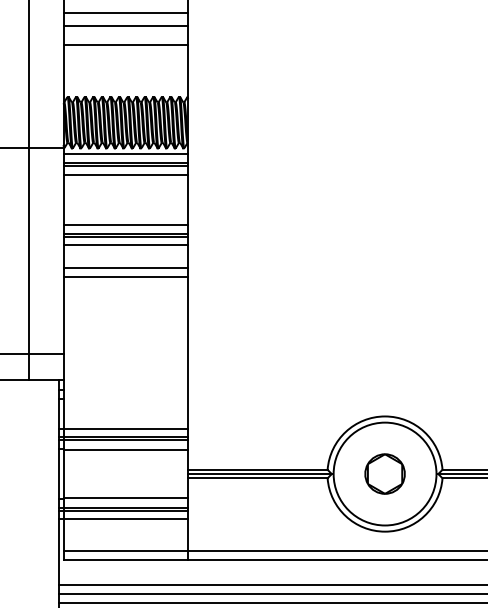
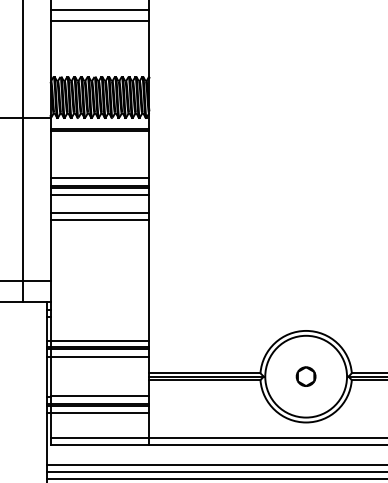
line: (125, 45) -> (99, 35), removed
line: (125, 154) -> (99, 122), removed
line: (125, 174) -> (99, 138), removed
part: (384, 473) -> (305, 376), size x0.6

